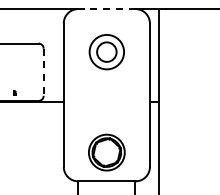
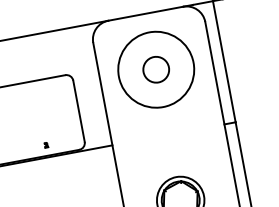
line: (106, 9) -> (145, 14), dashed -> solid
circle: (106, 51) -> (155, 68), size x1.67
line: (43, 72) -> (78, 111), dashed -> solid

